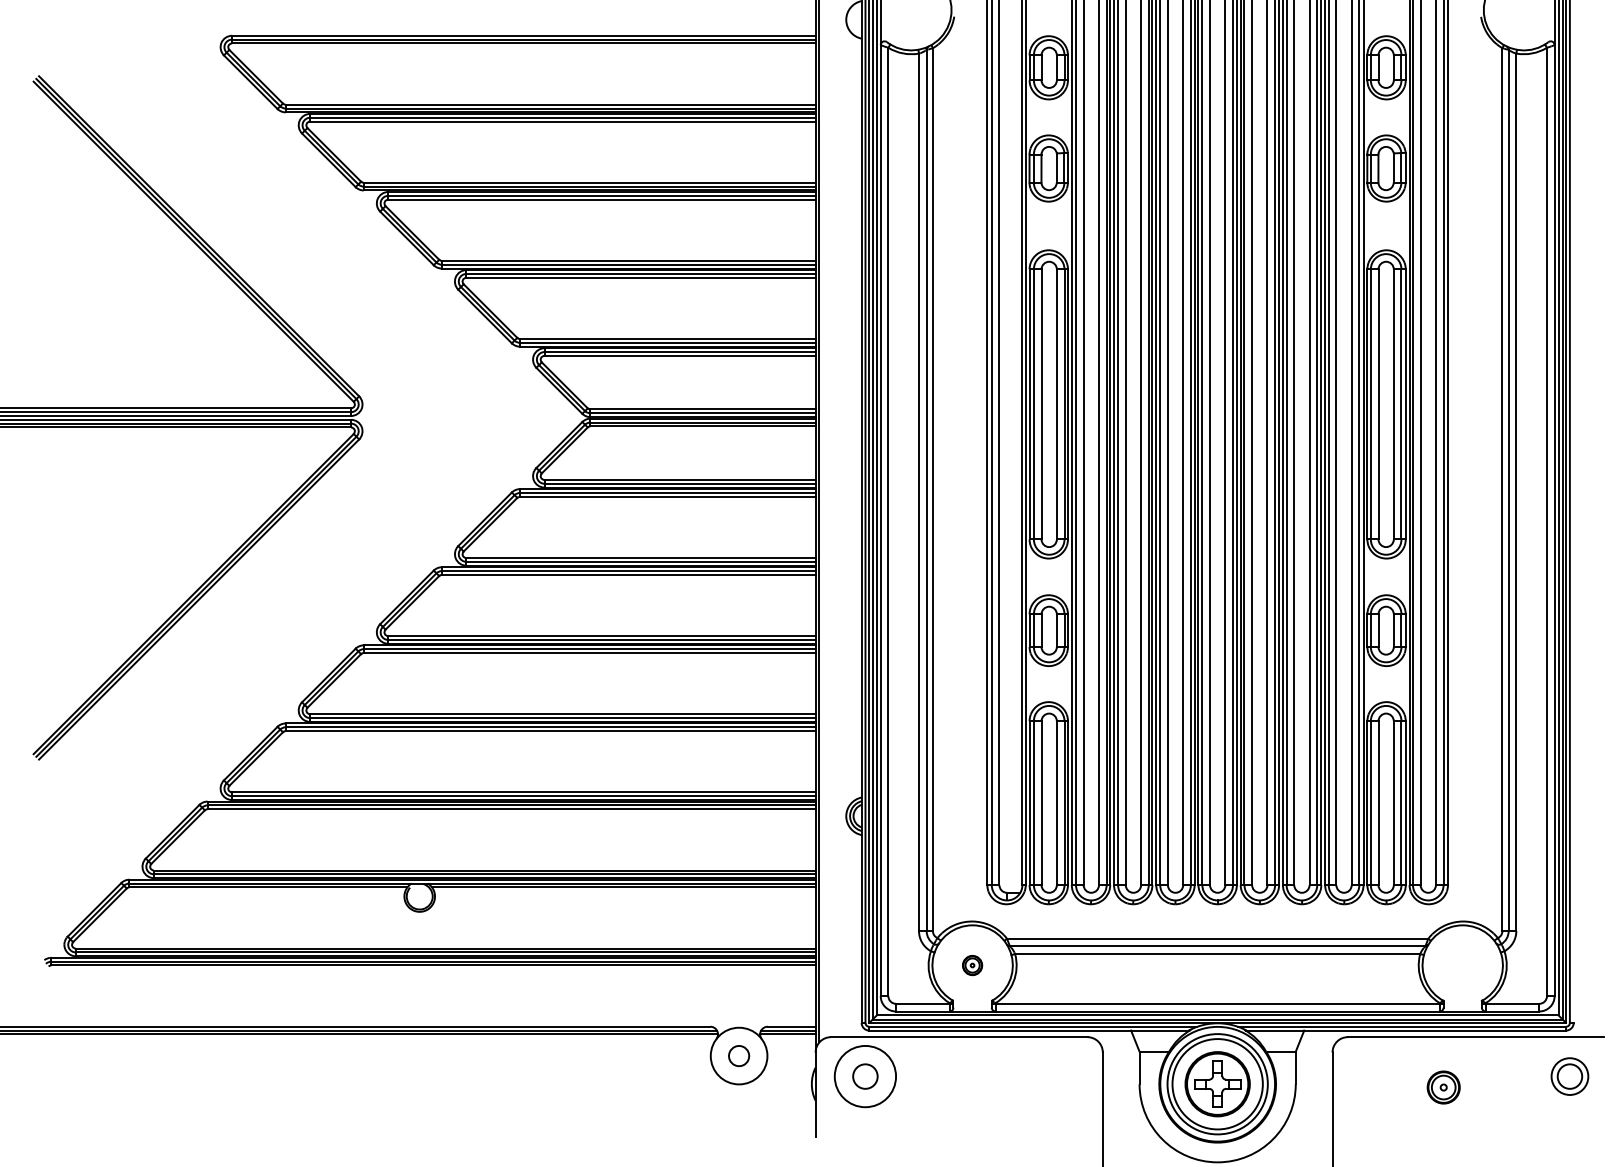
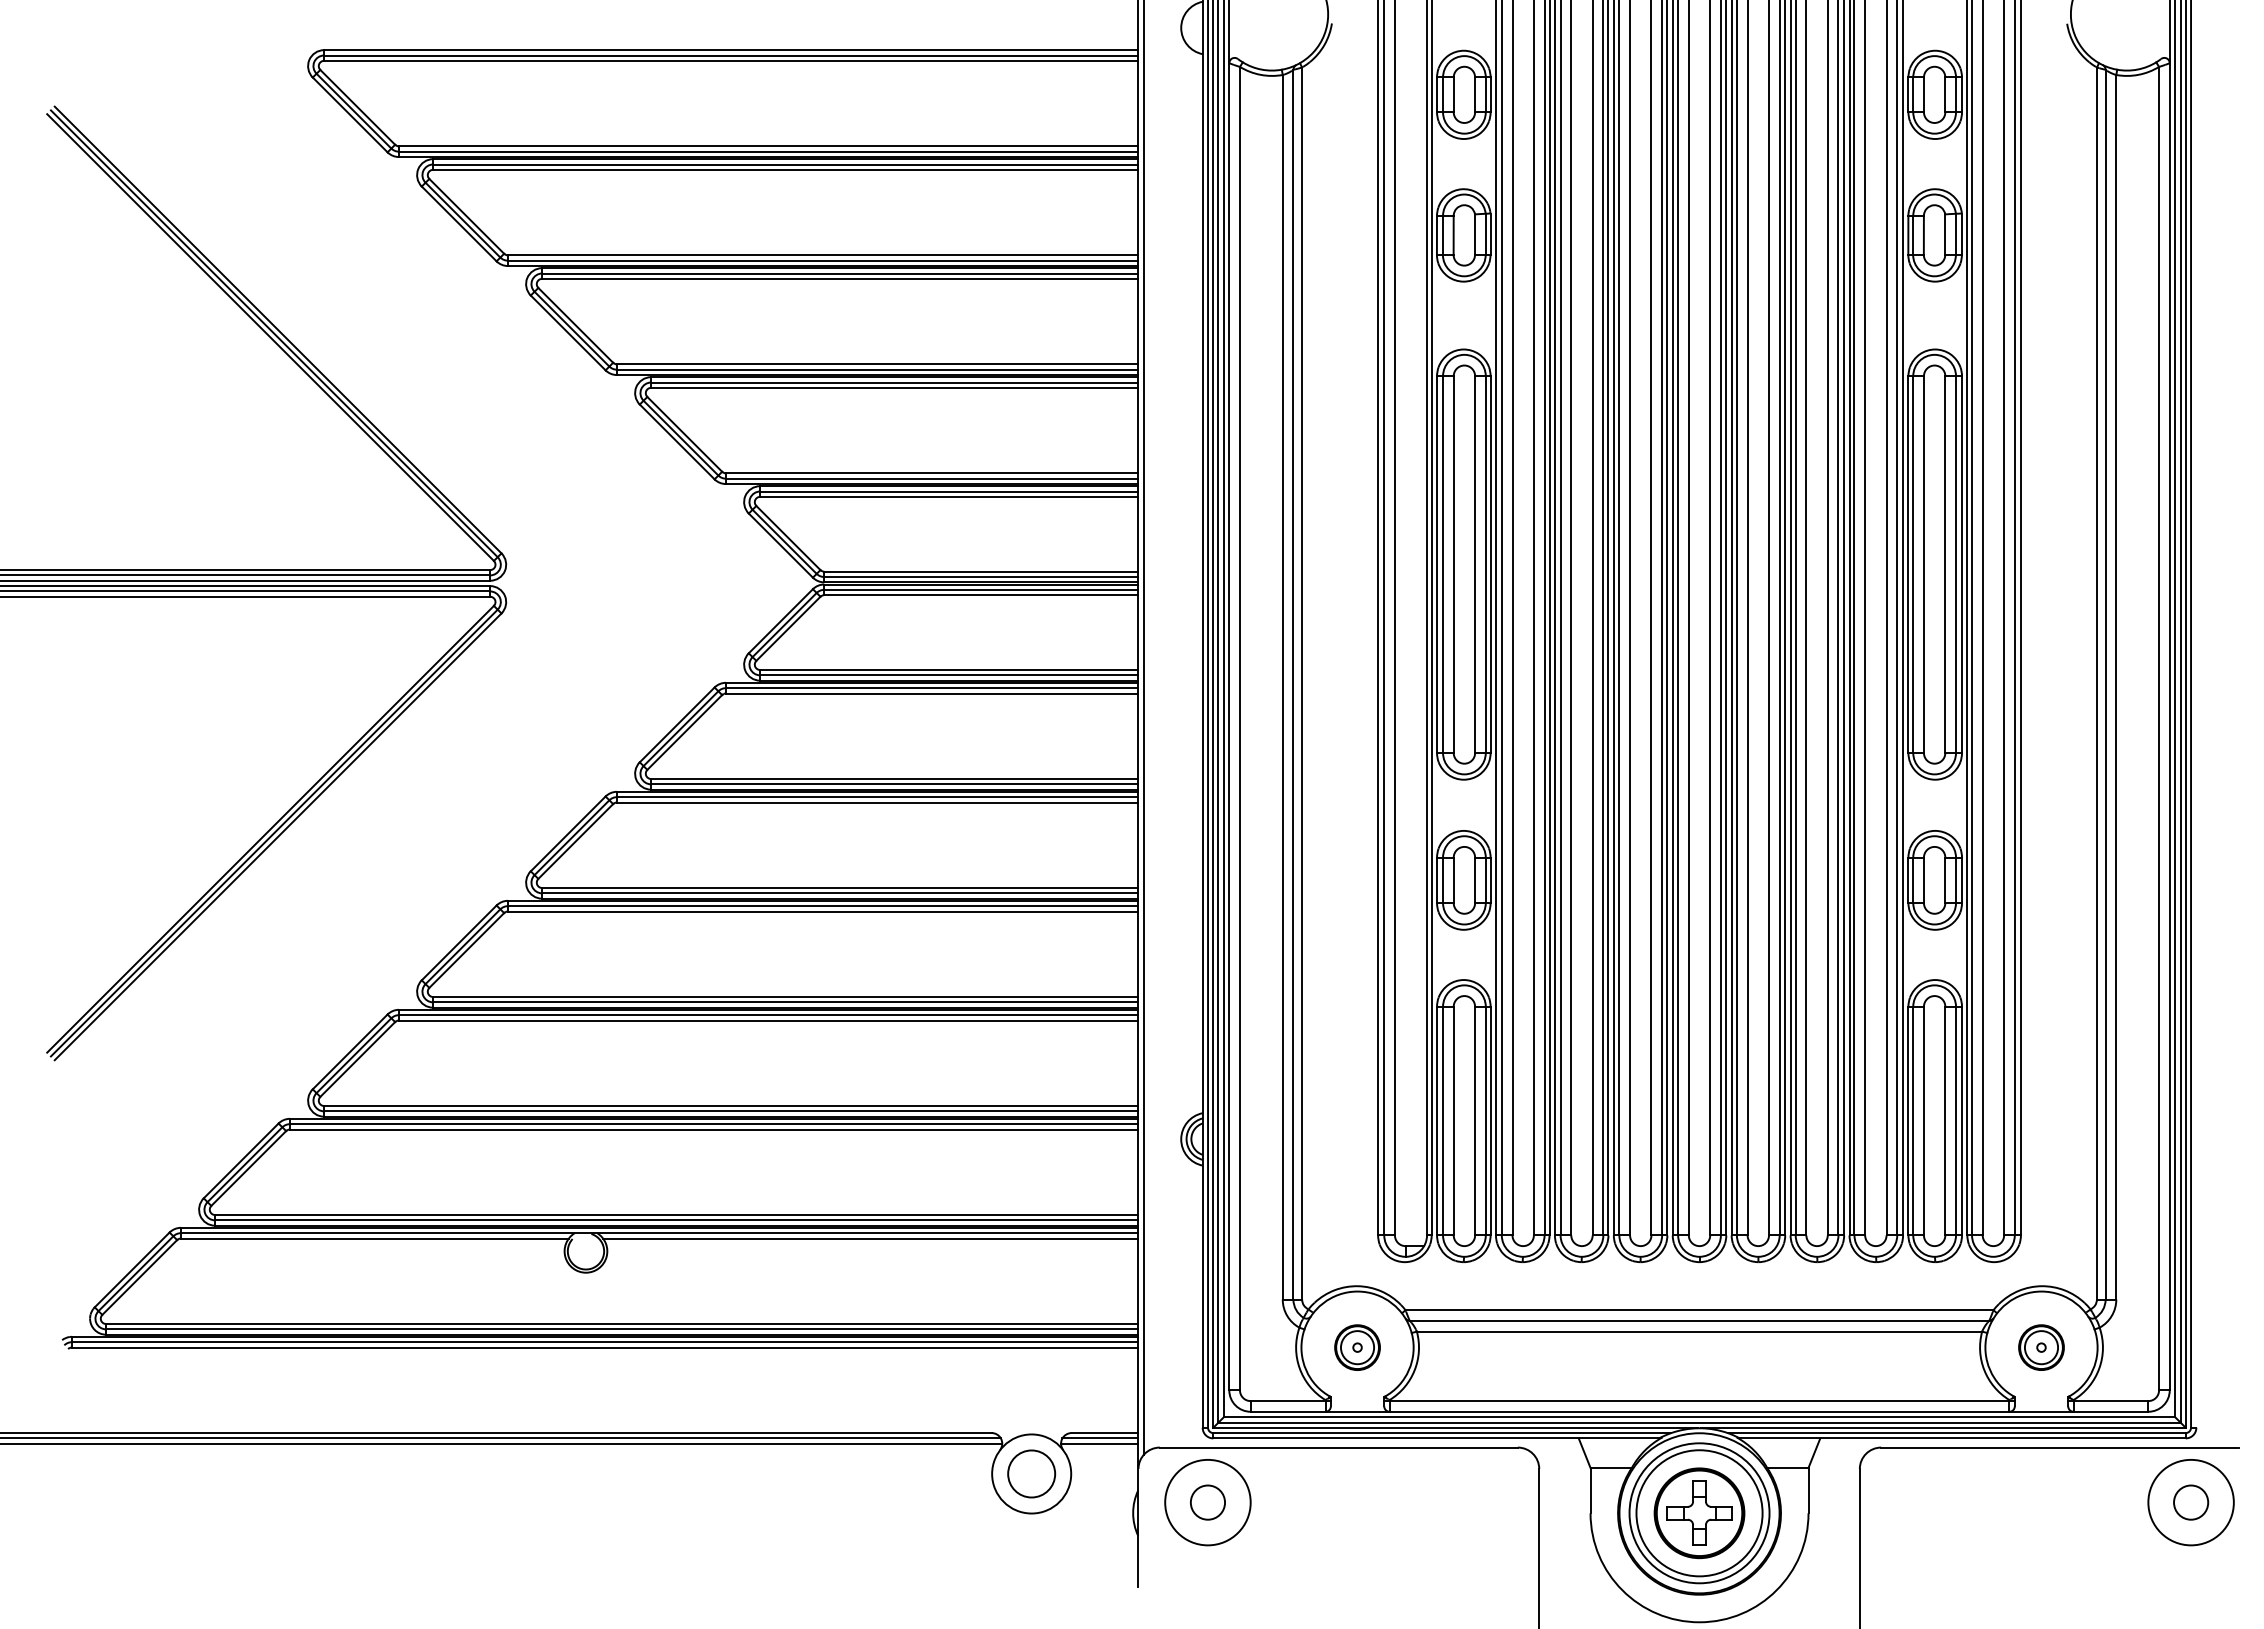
part: (972, 965) -> (1357, 1347), size x1.67
circle: (738, 1055) -> (1030, 1473), size x1.67
circle: (1569, 1076) -> (2190, 1502), size x1.67
part: (1443, 1087) -> (2041, 1347), moved

